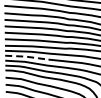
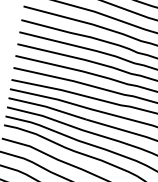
line: (26, 56) -> (47, 106), dashed -> solid

